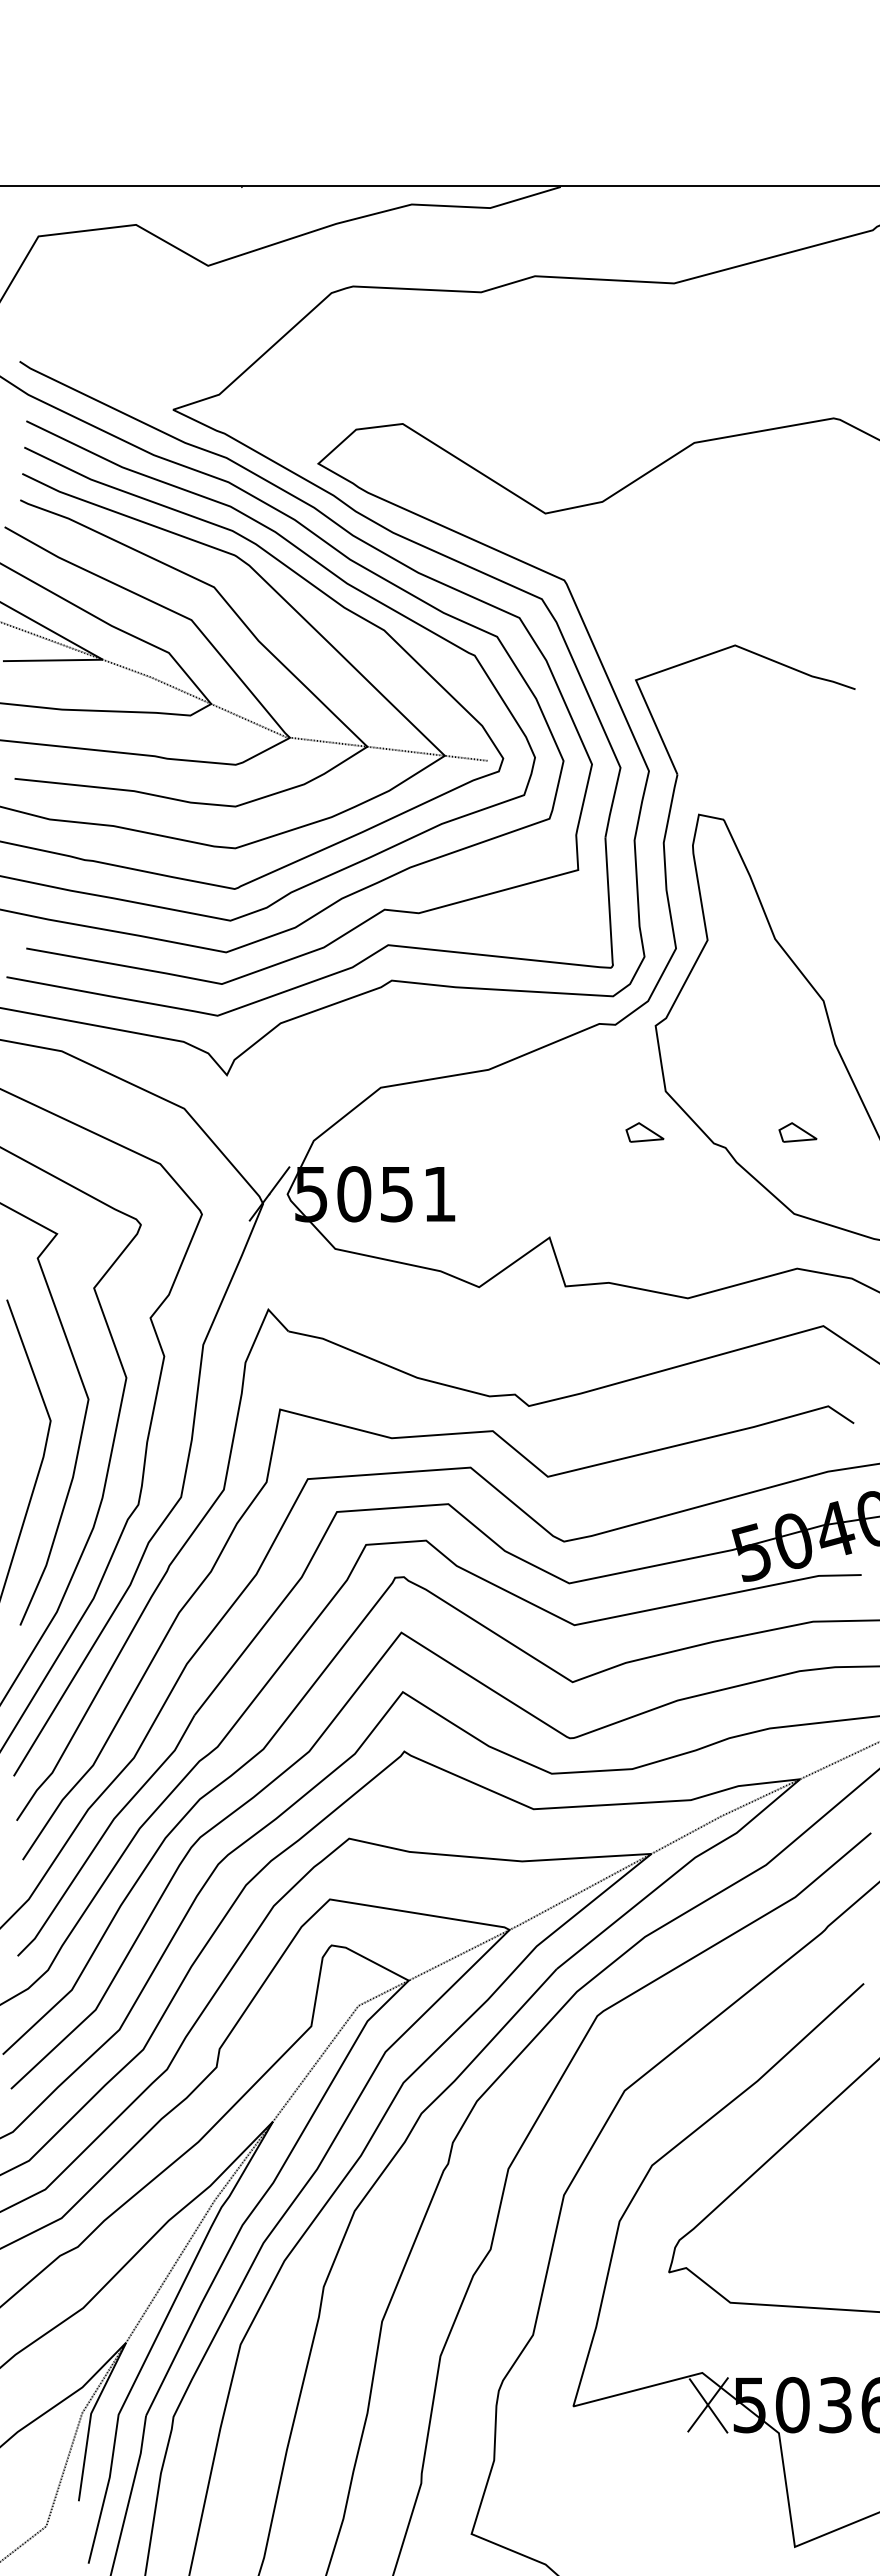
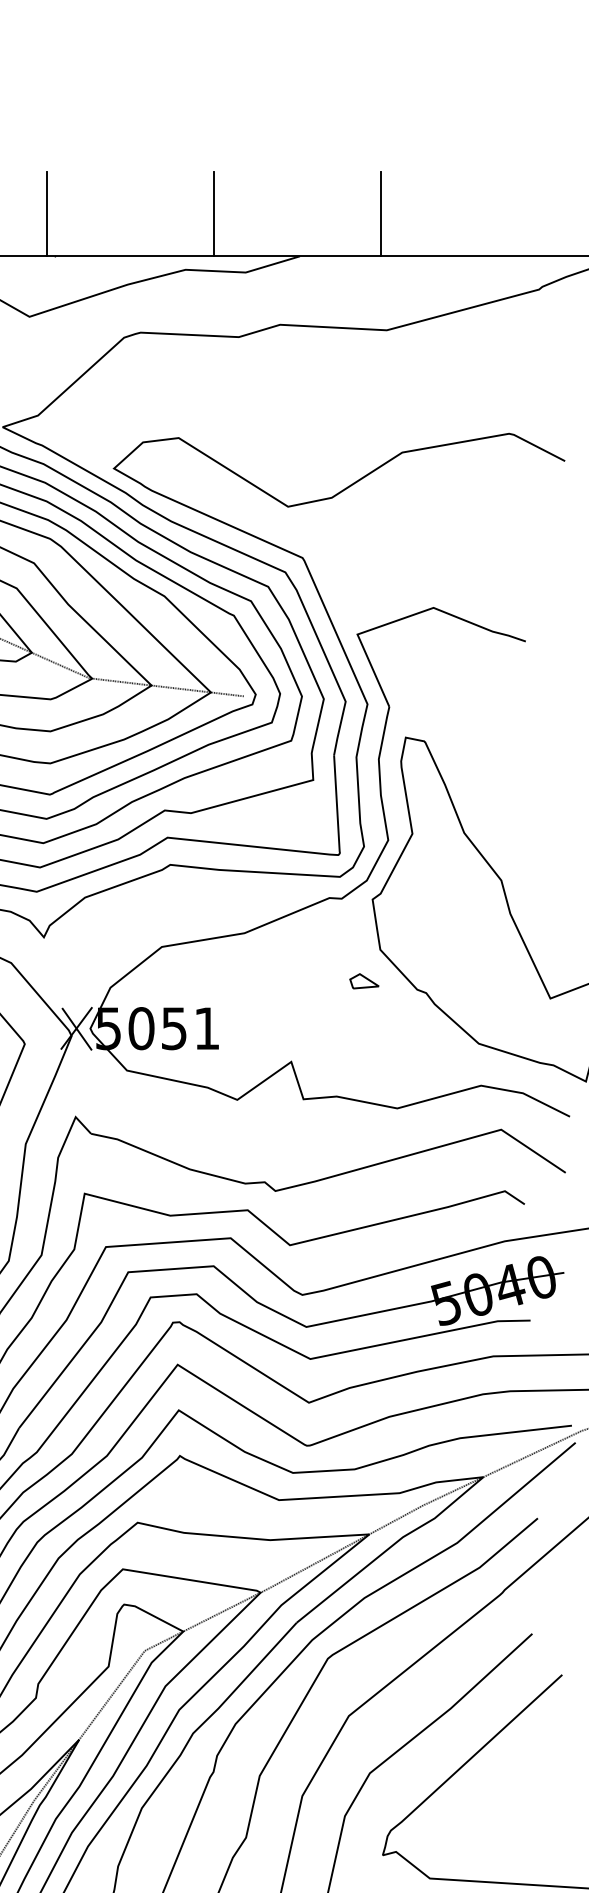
line: (230, 131) -> (46, 213), added
line: (448, 131) -> (213, 213), added
line: (666, 131) -> (380, 213), added
part: (797, 1132) -> (481, 981), removed
line: (269, 1194) -> (76, 1028), added

